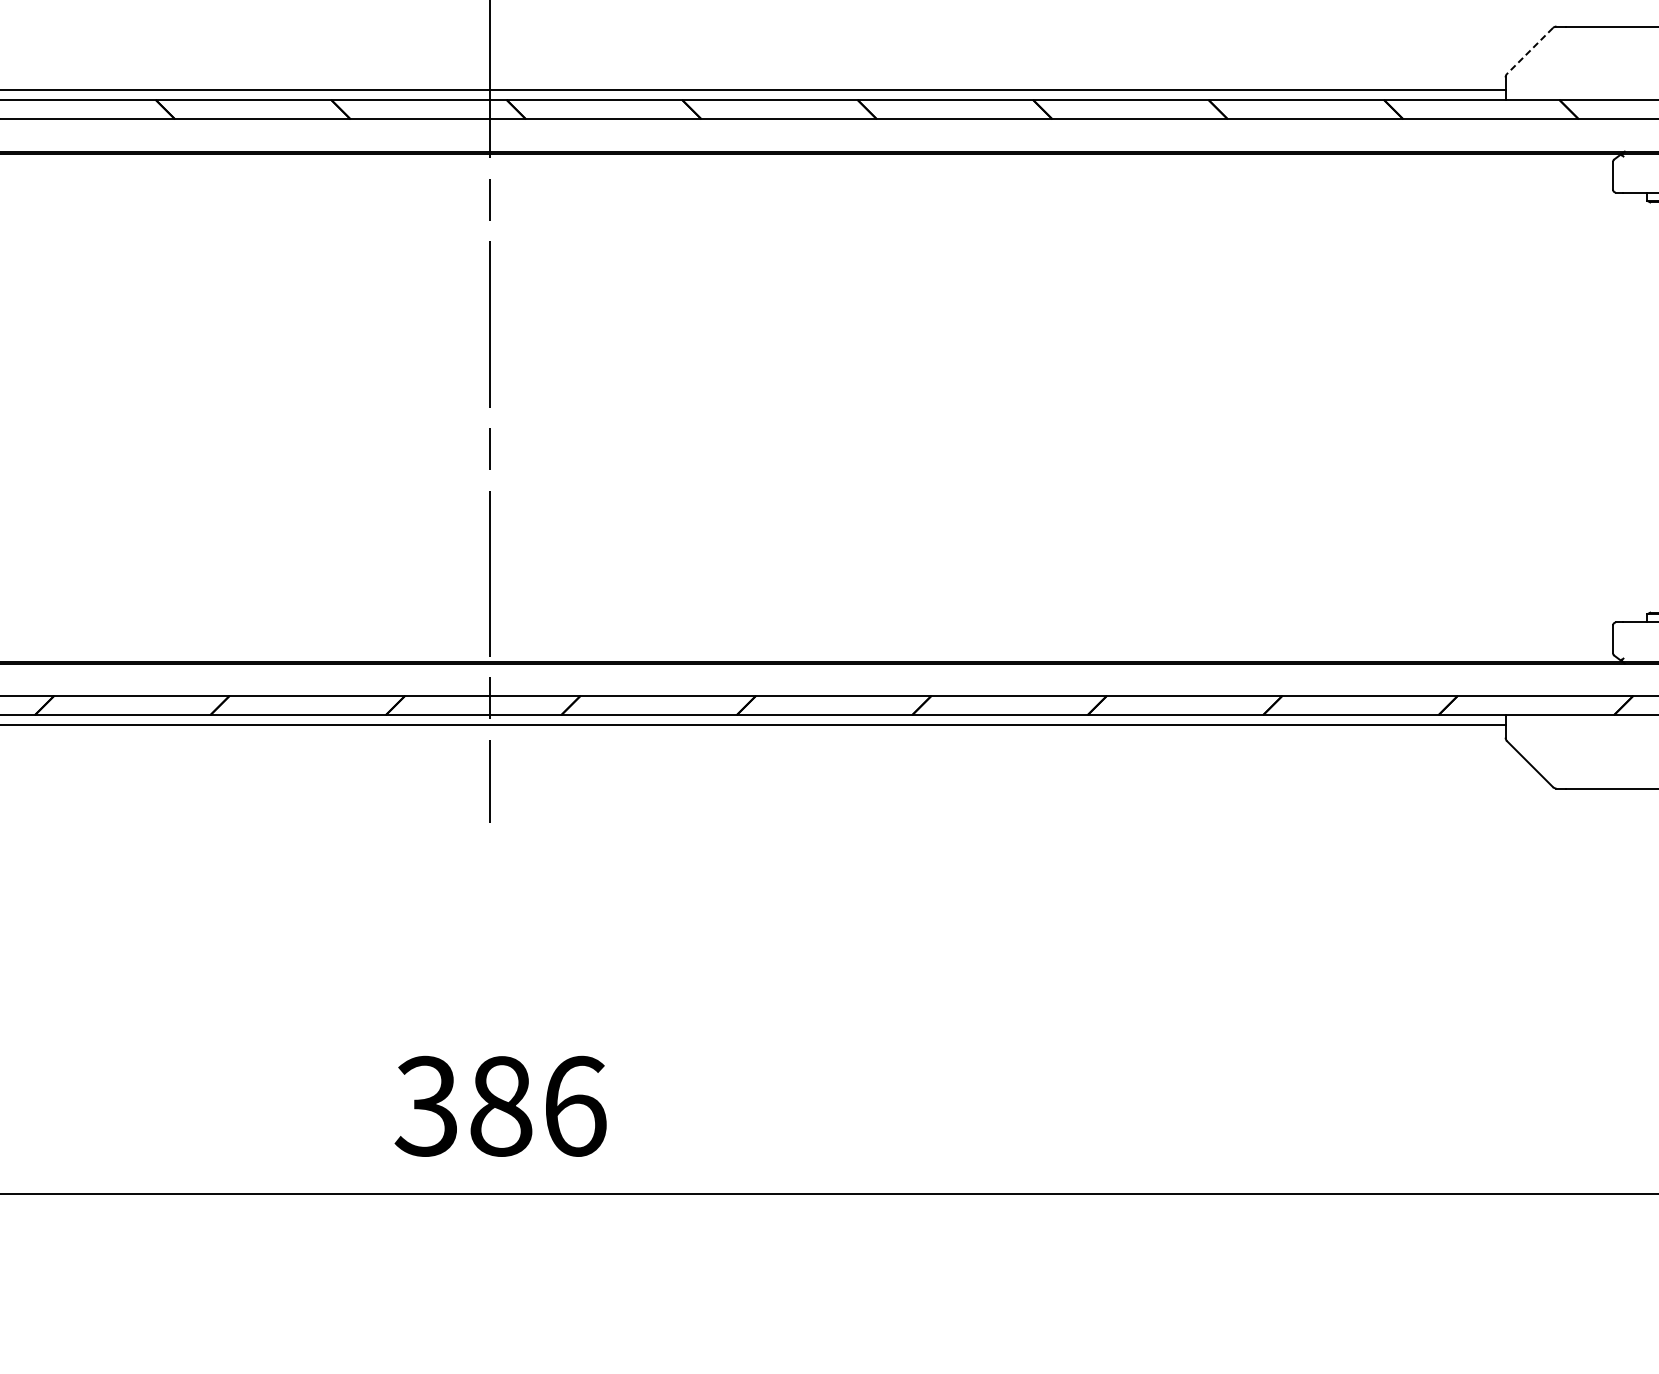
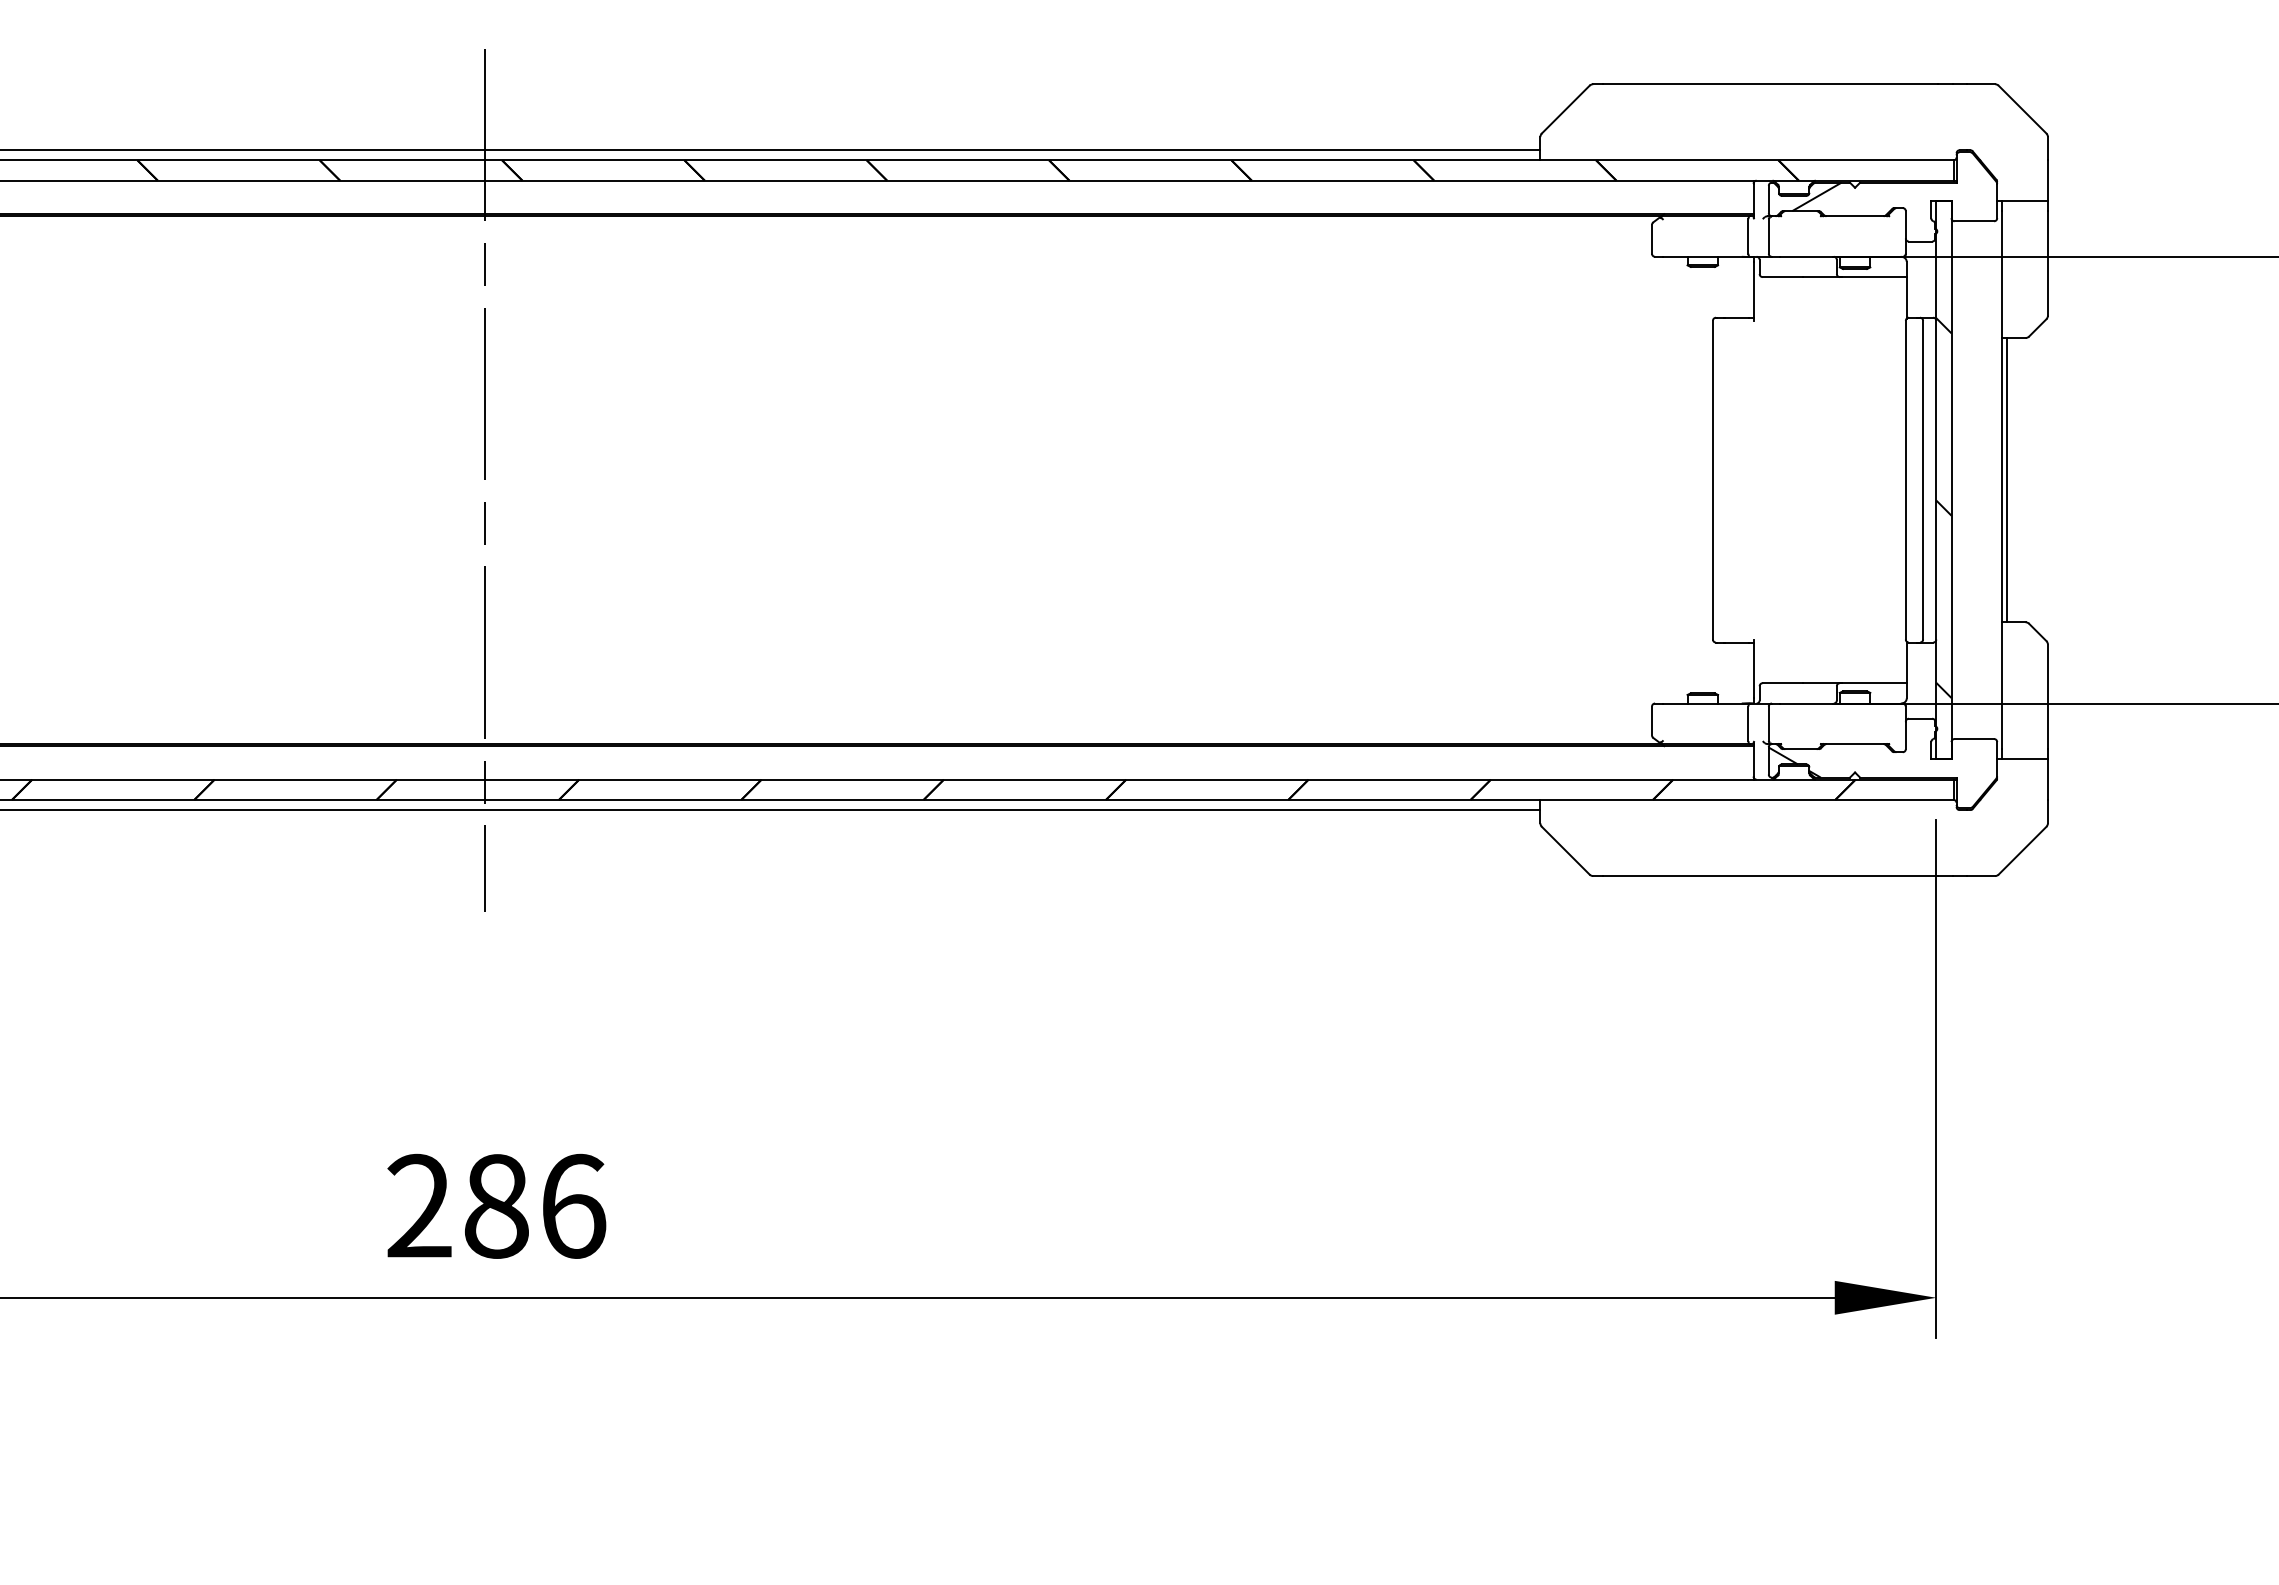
line: (1529, 50) -> (1565, 109), dashed -> solid
text: (426, 1106) -> (418, 1206), 386 -> 286

